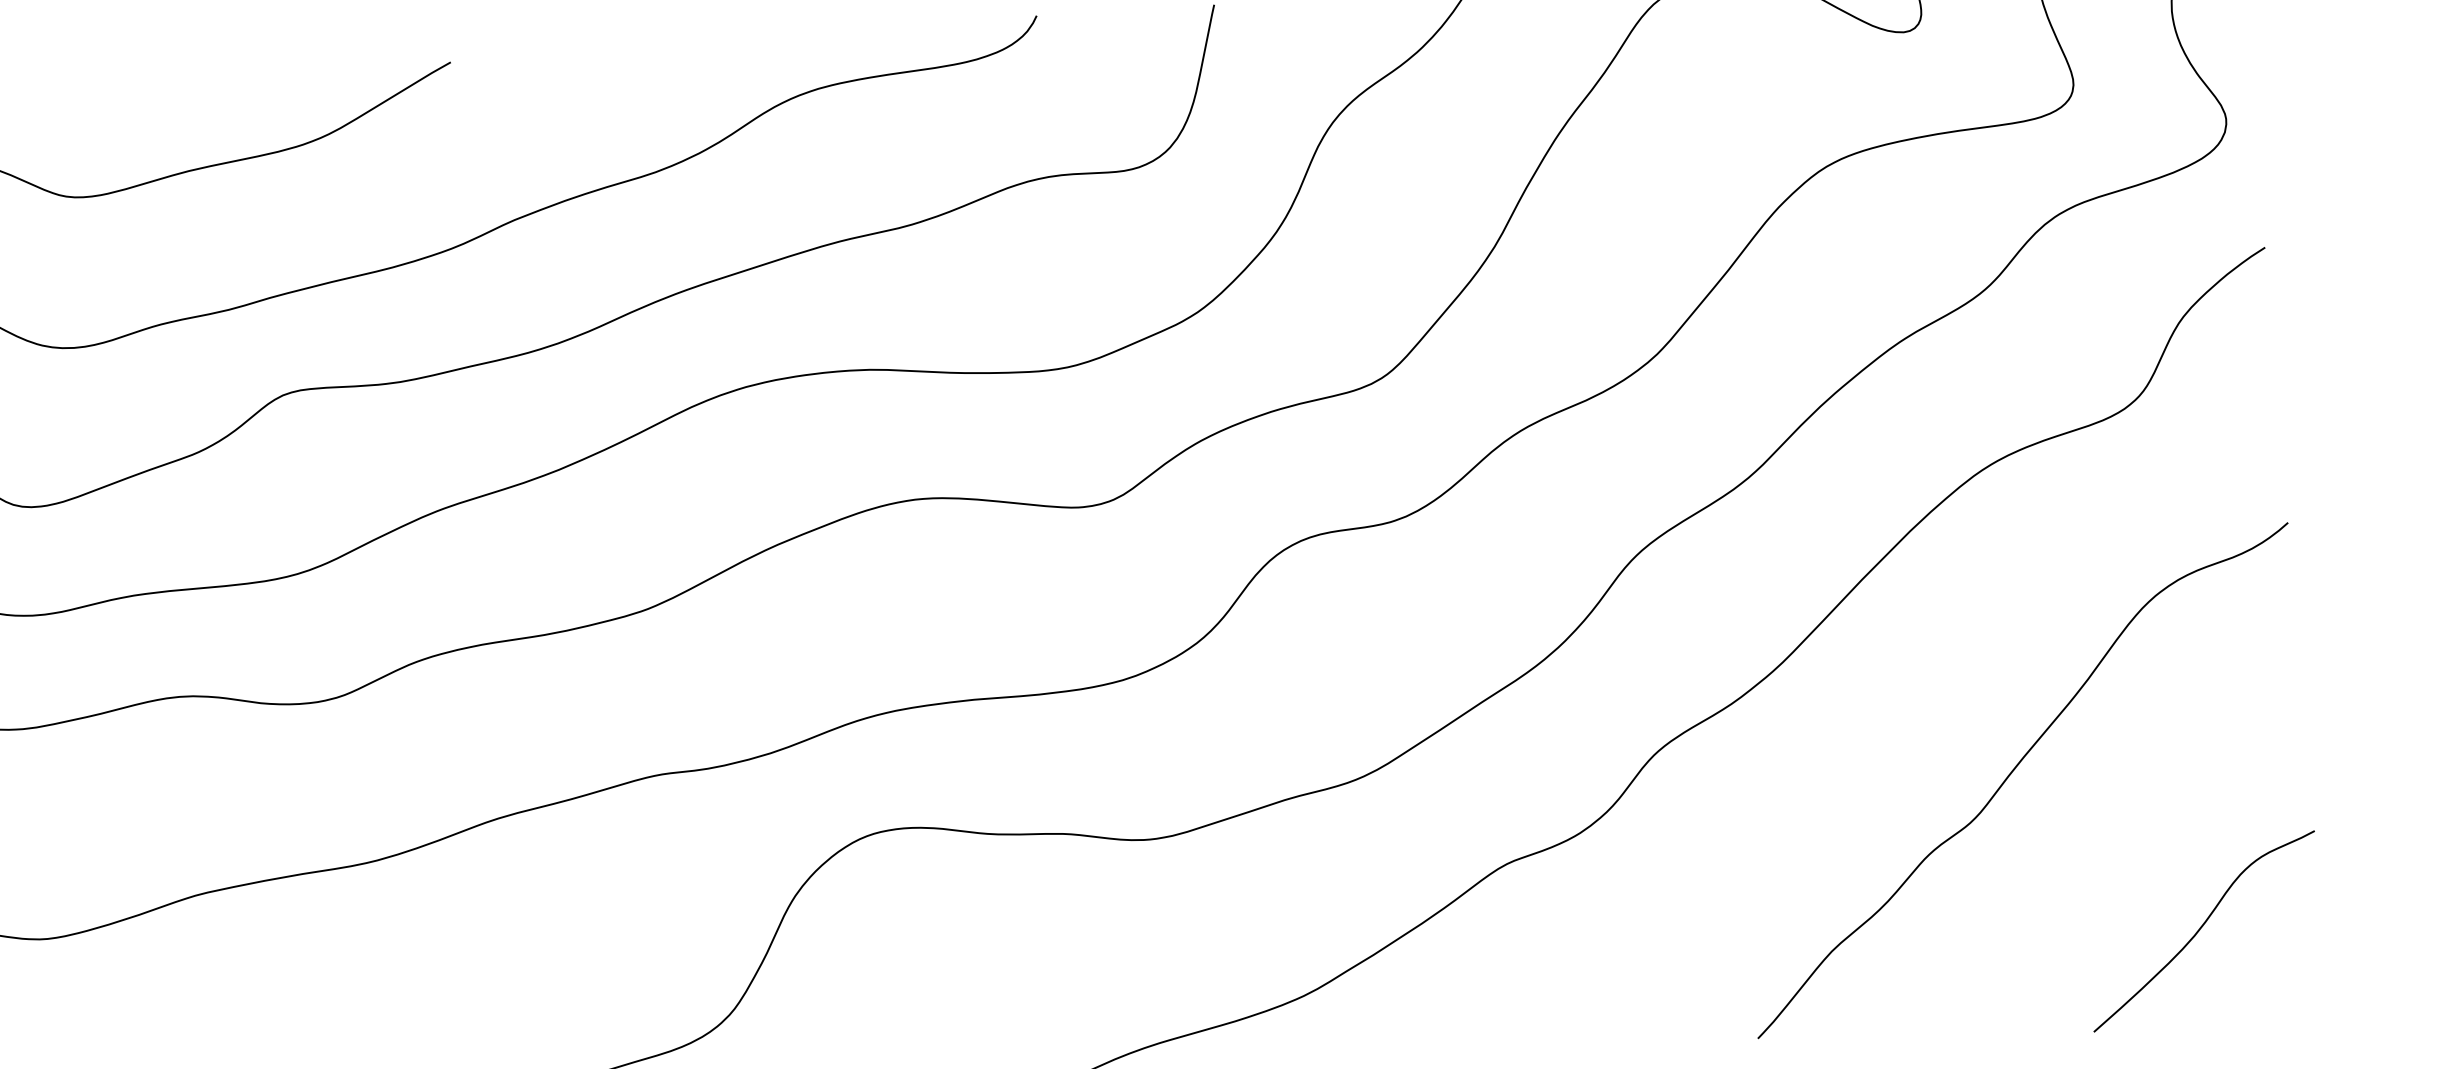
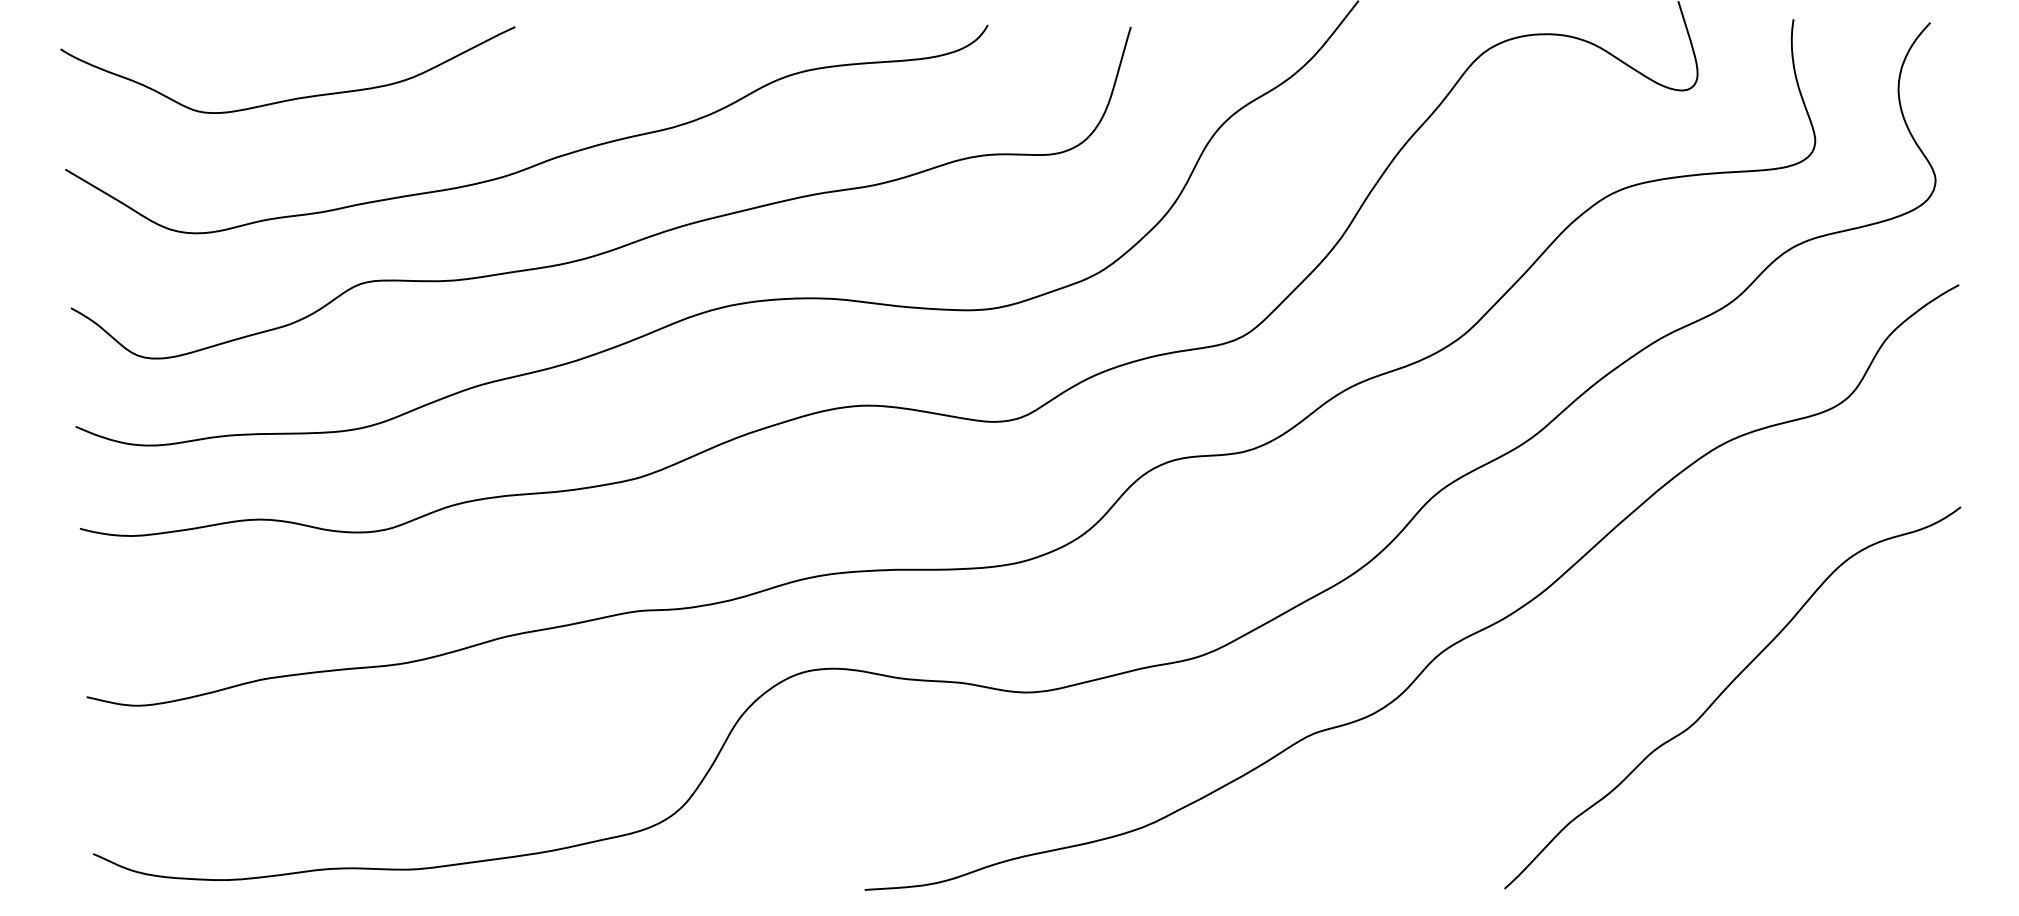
curve: (2202, 928) -> (1867, 827), removed

